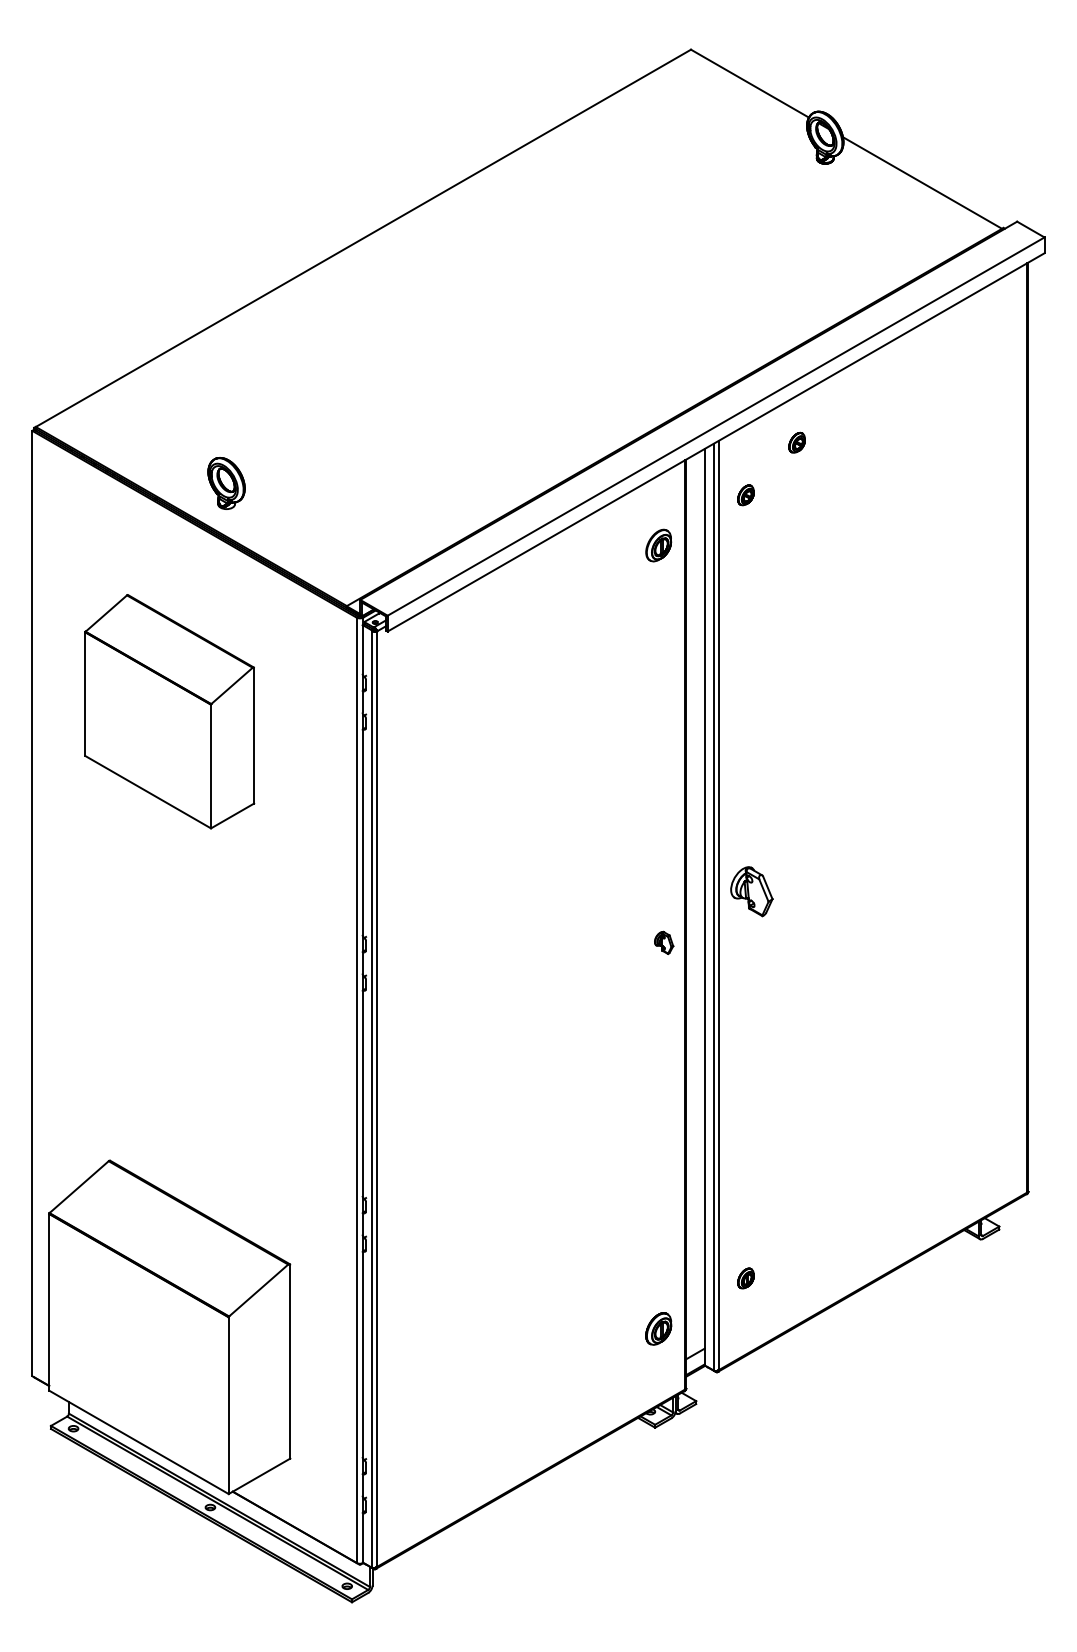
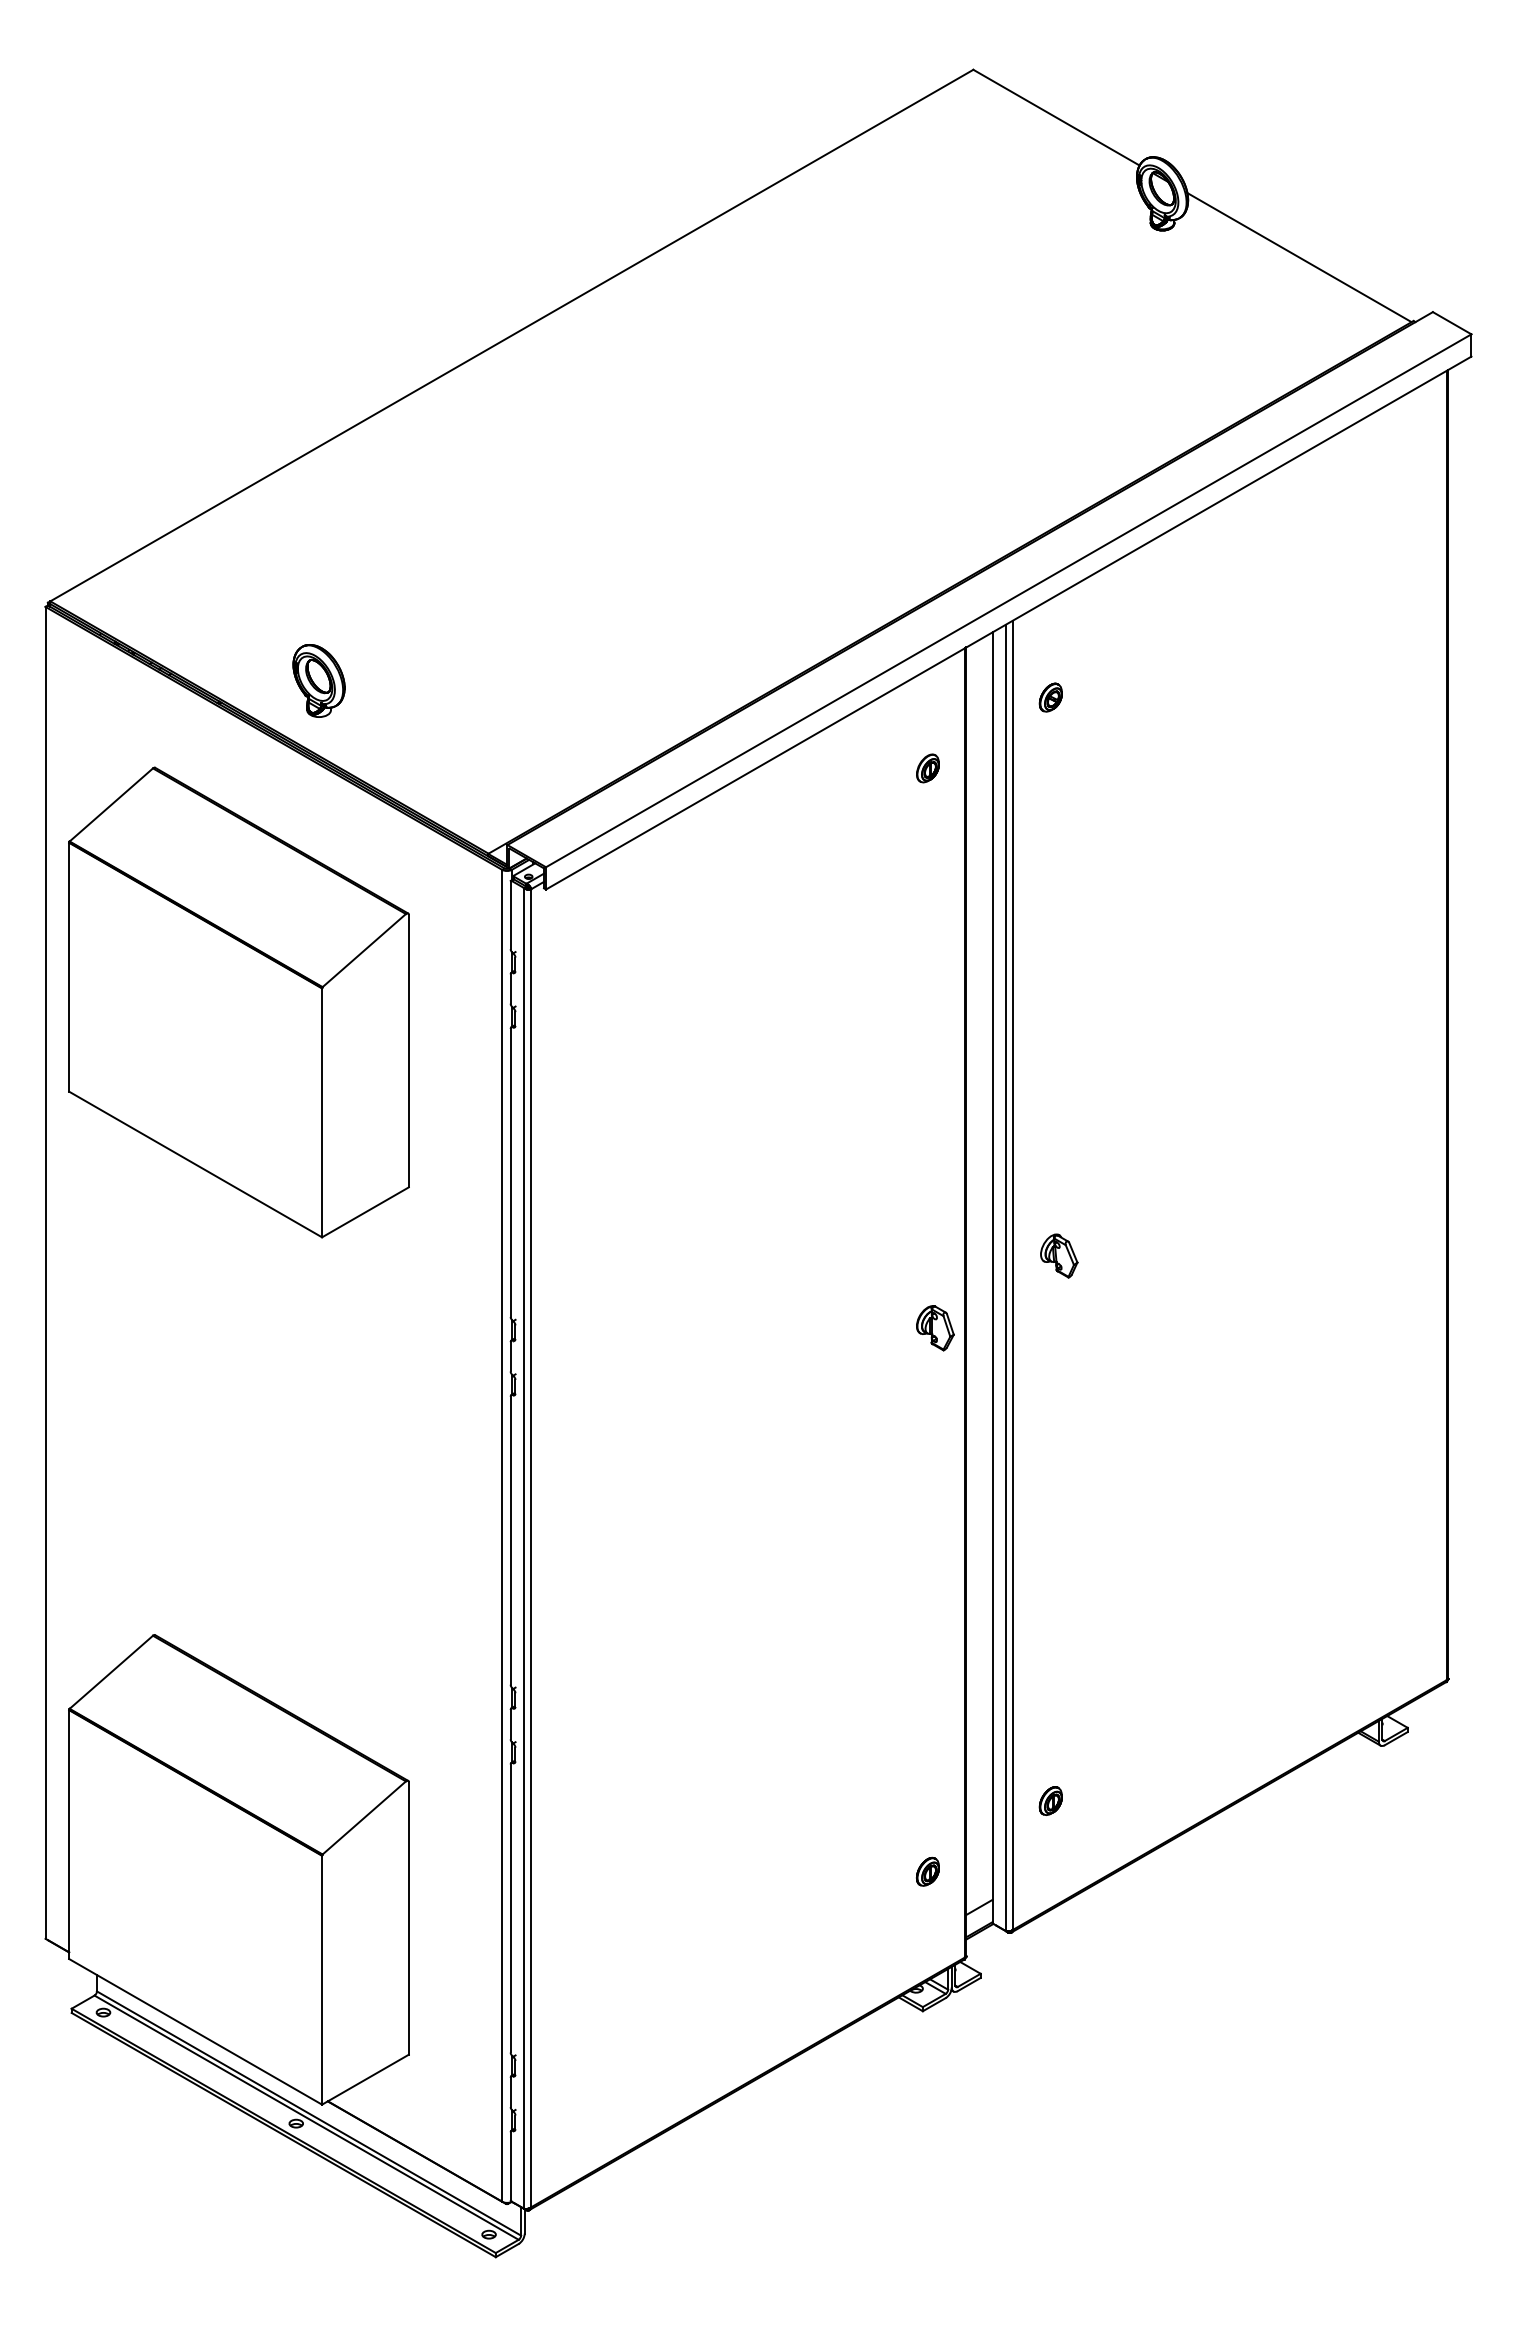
part: (796, 442) -> (1122, 623), removed
part: (658, 545) -> (927, 768), size x0.62
part: (169, 711) -> (238, 1002), size x1.43
part: (752, 891) -> (1059, 1255), size x0.62
part: (664, 943) -> (935, 1328), size x1.43
part: (658, 1328) -> (927, 1871), size x0.62

